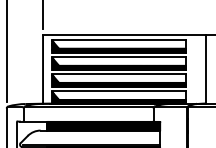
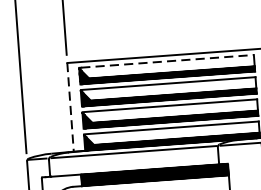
line: (120, 39) -> (168, 60), solid -> dashed
line: (43, 70) -> (71, 108), solid -> dashed

